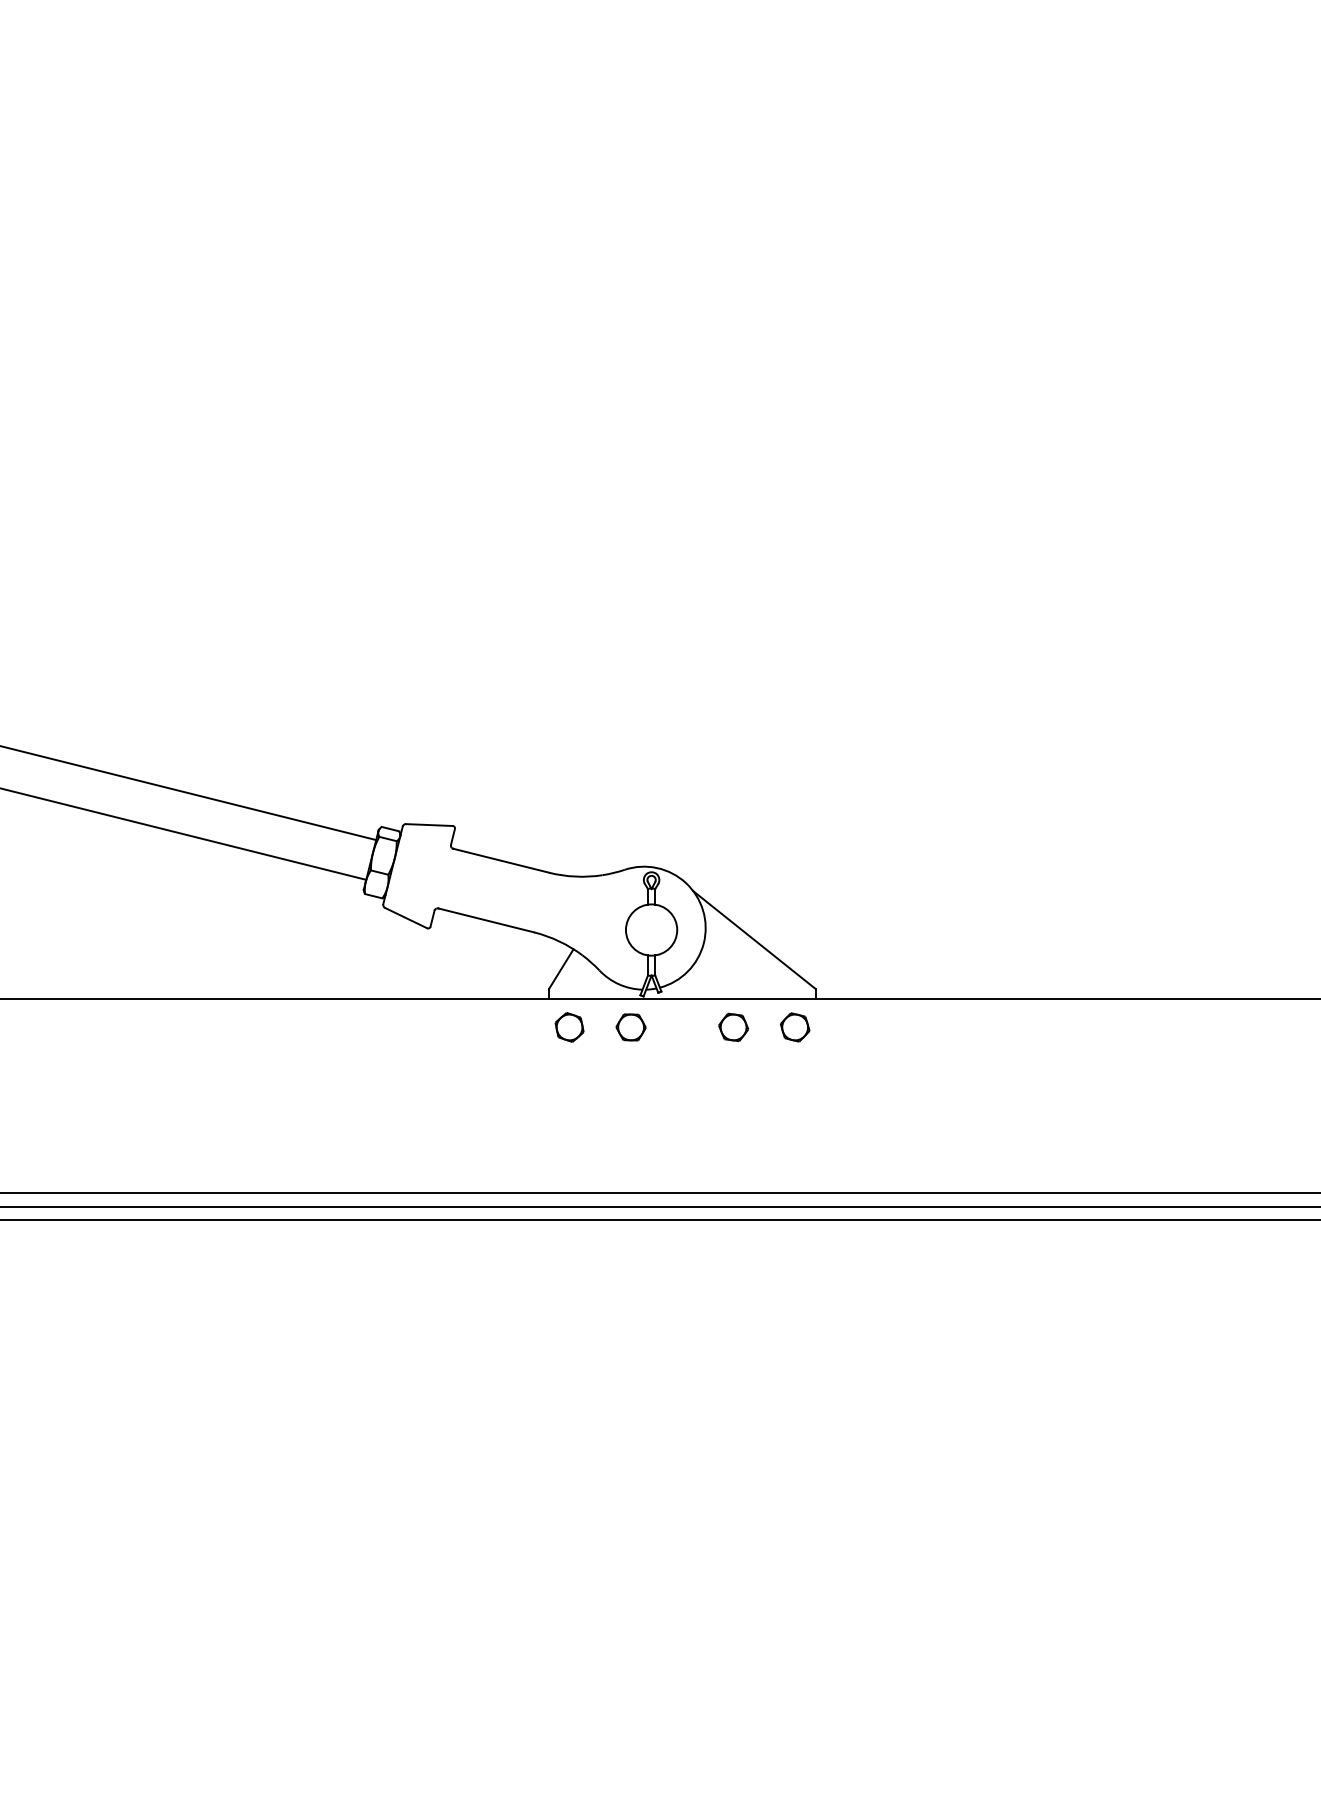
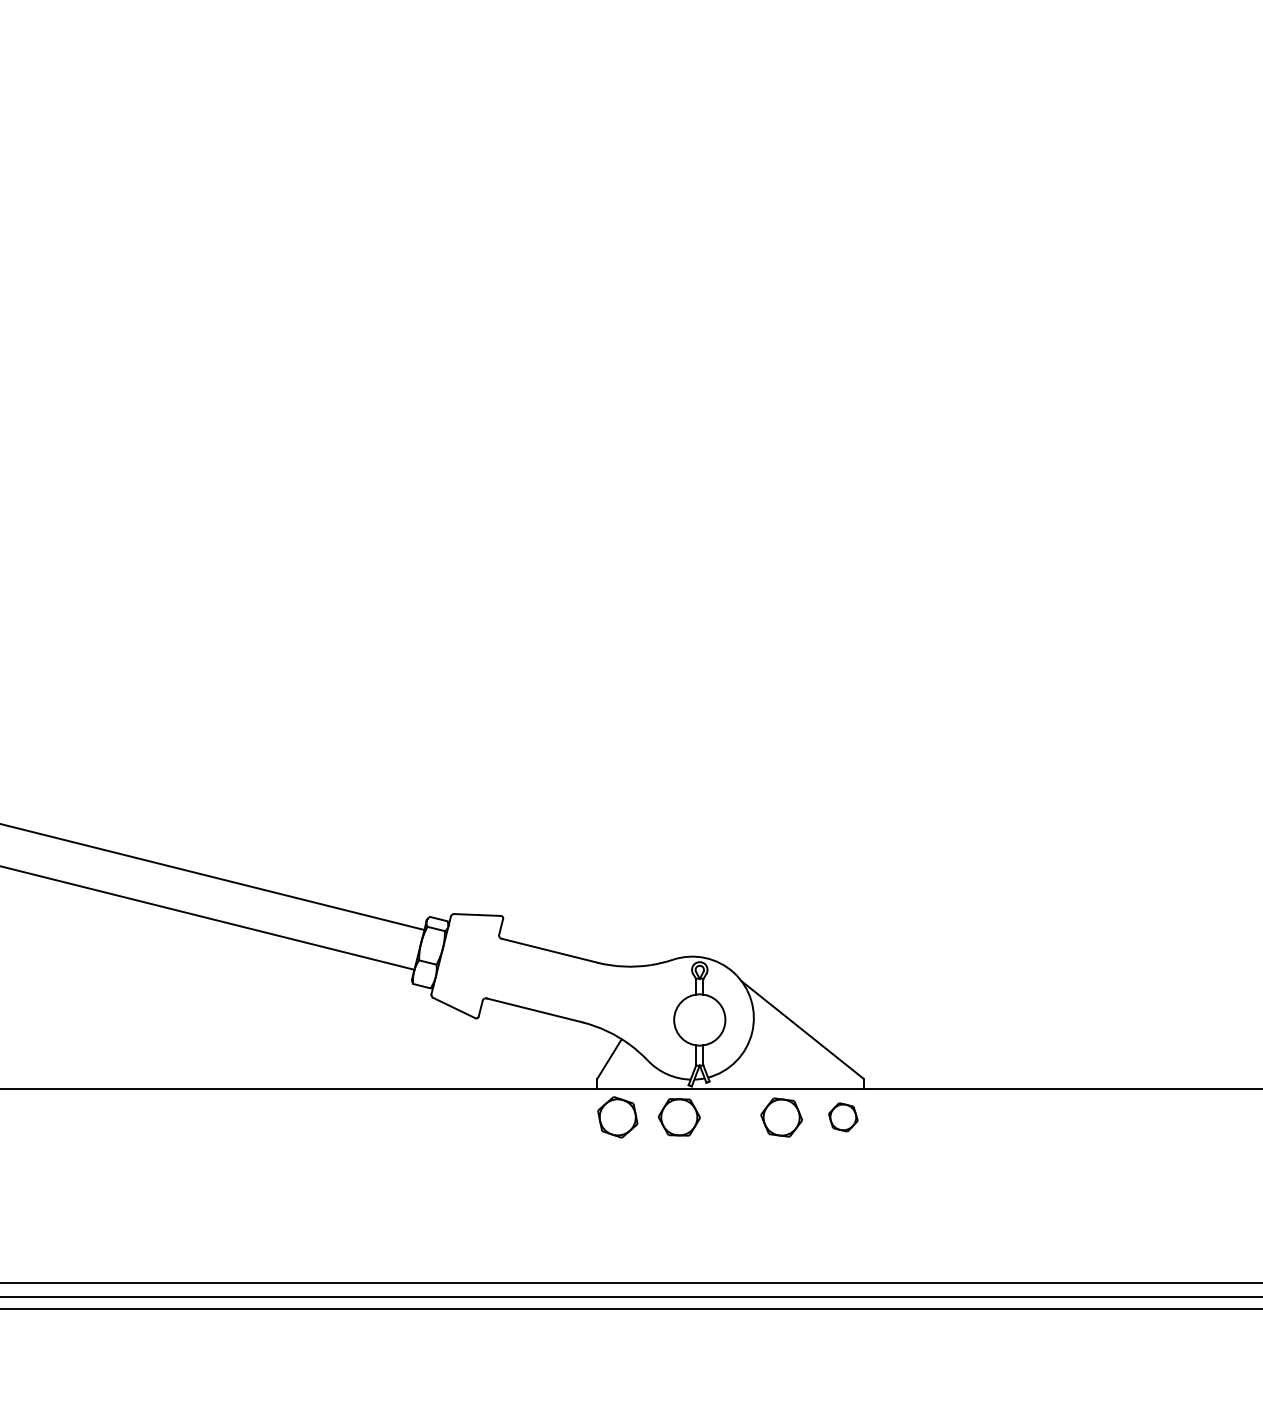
part: (733, 1026) -> (781, 1116), size x1.4
part: (569, 1027) -> (617, 1117), size x1.4
part: (630, 1027) -> (678, 1117), size x1.4

